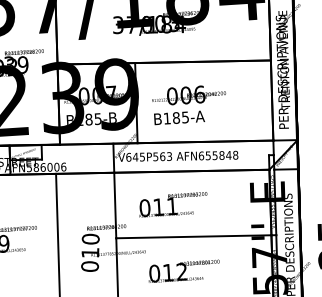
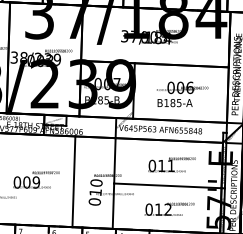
text: (189, 104) -> (182, 94), moved
text: (172, 204) -> (171, 164), moved
text: (183, 270) -> (169, 208), moved

